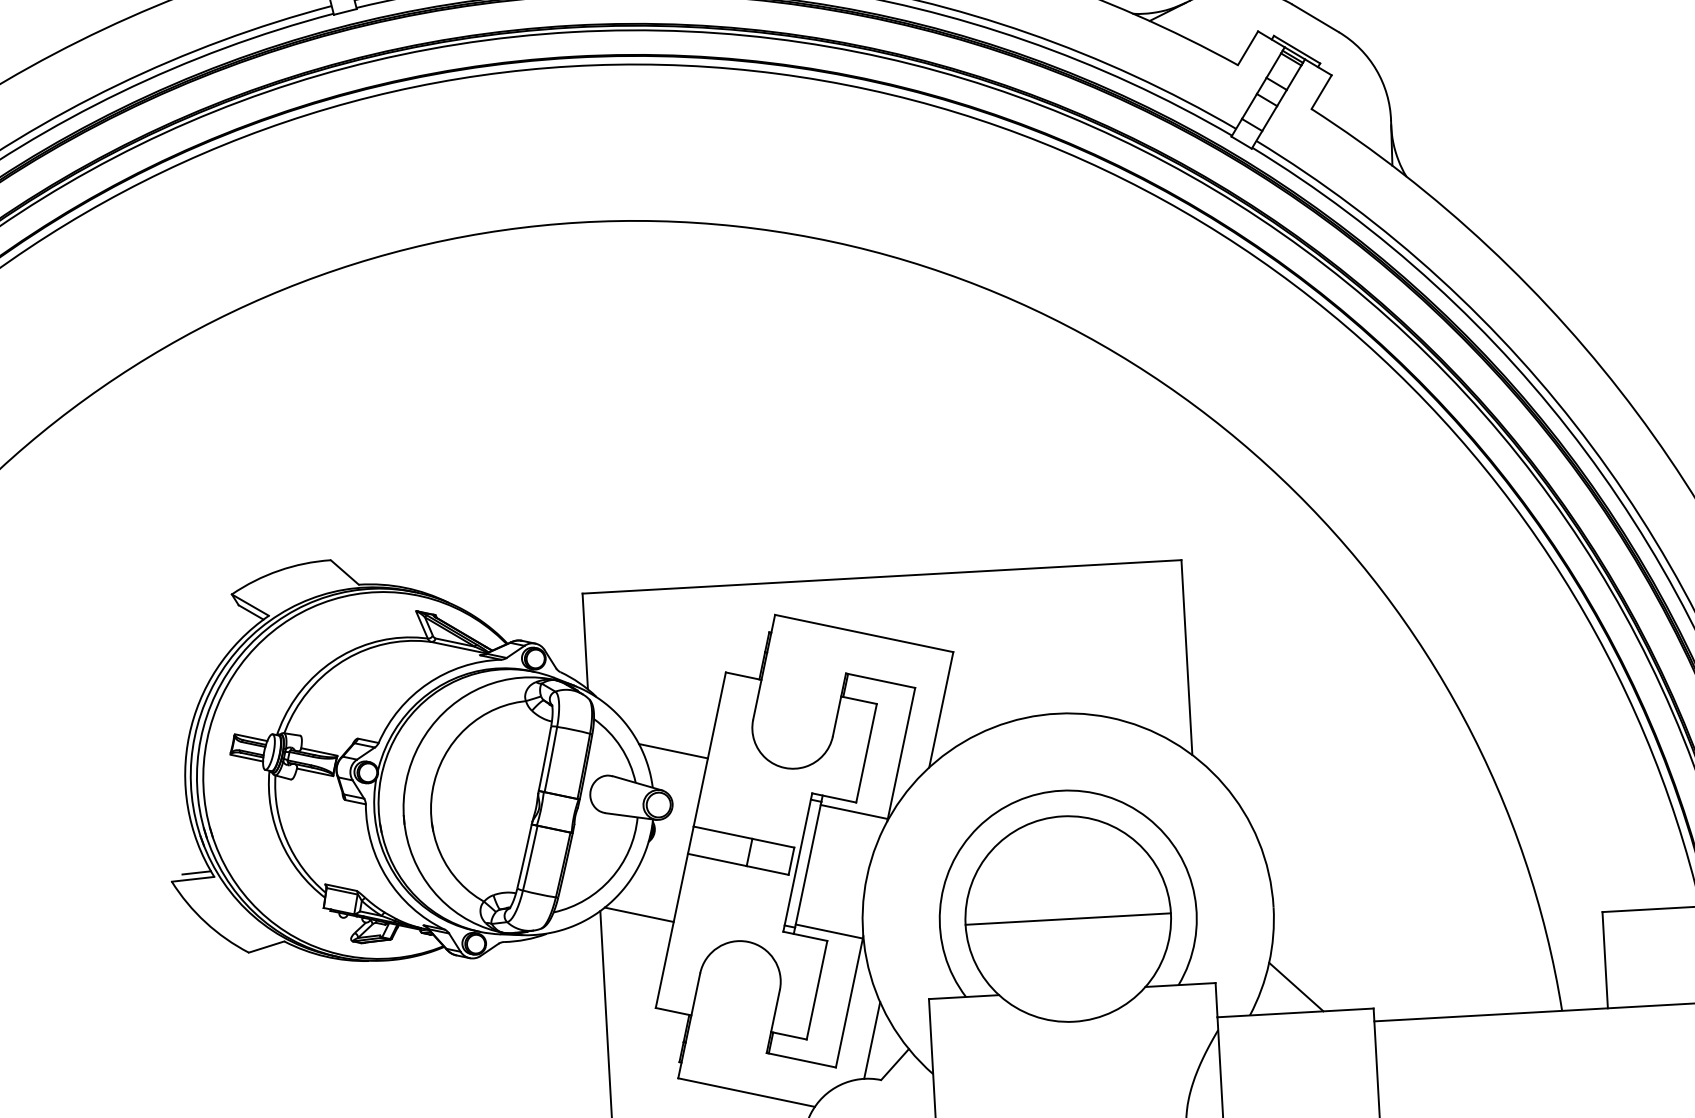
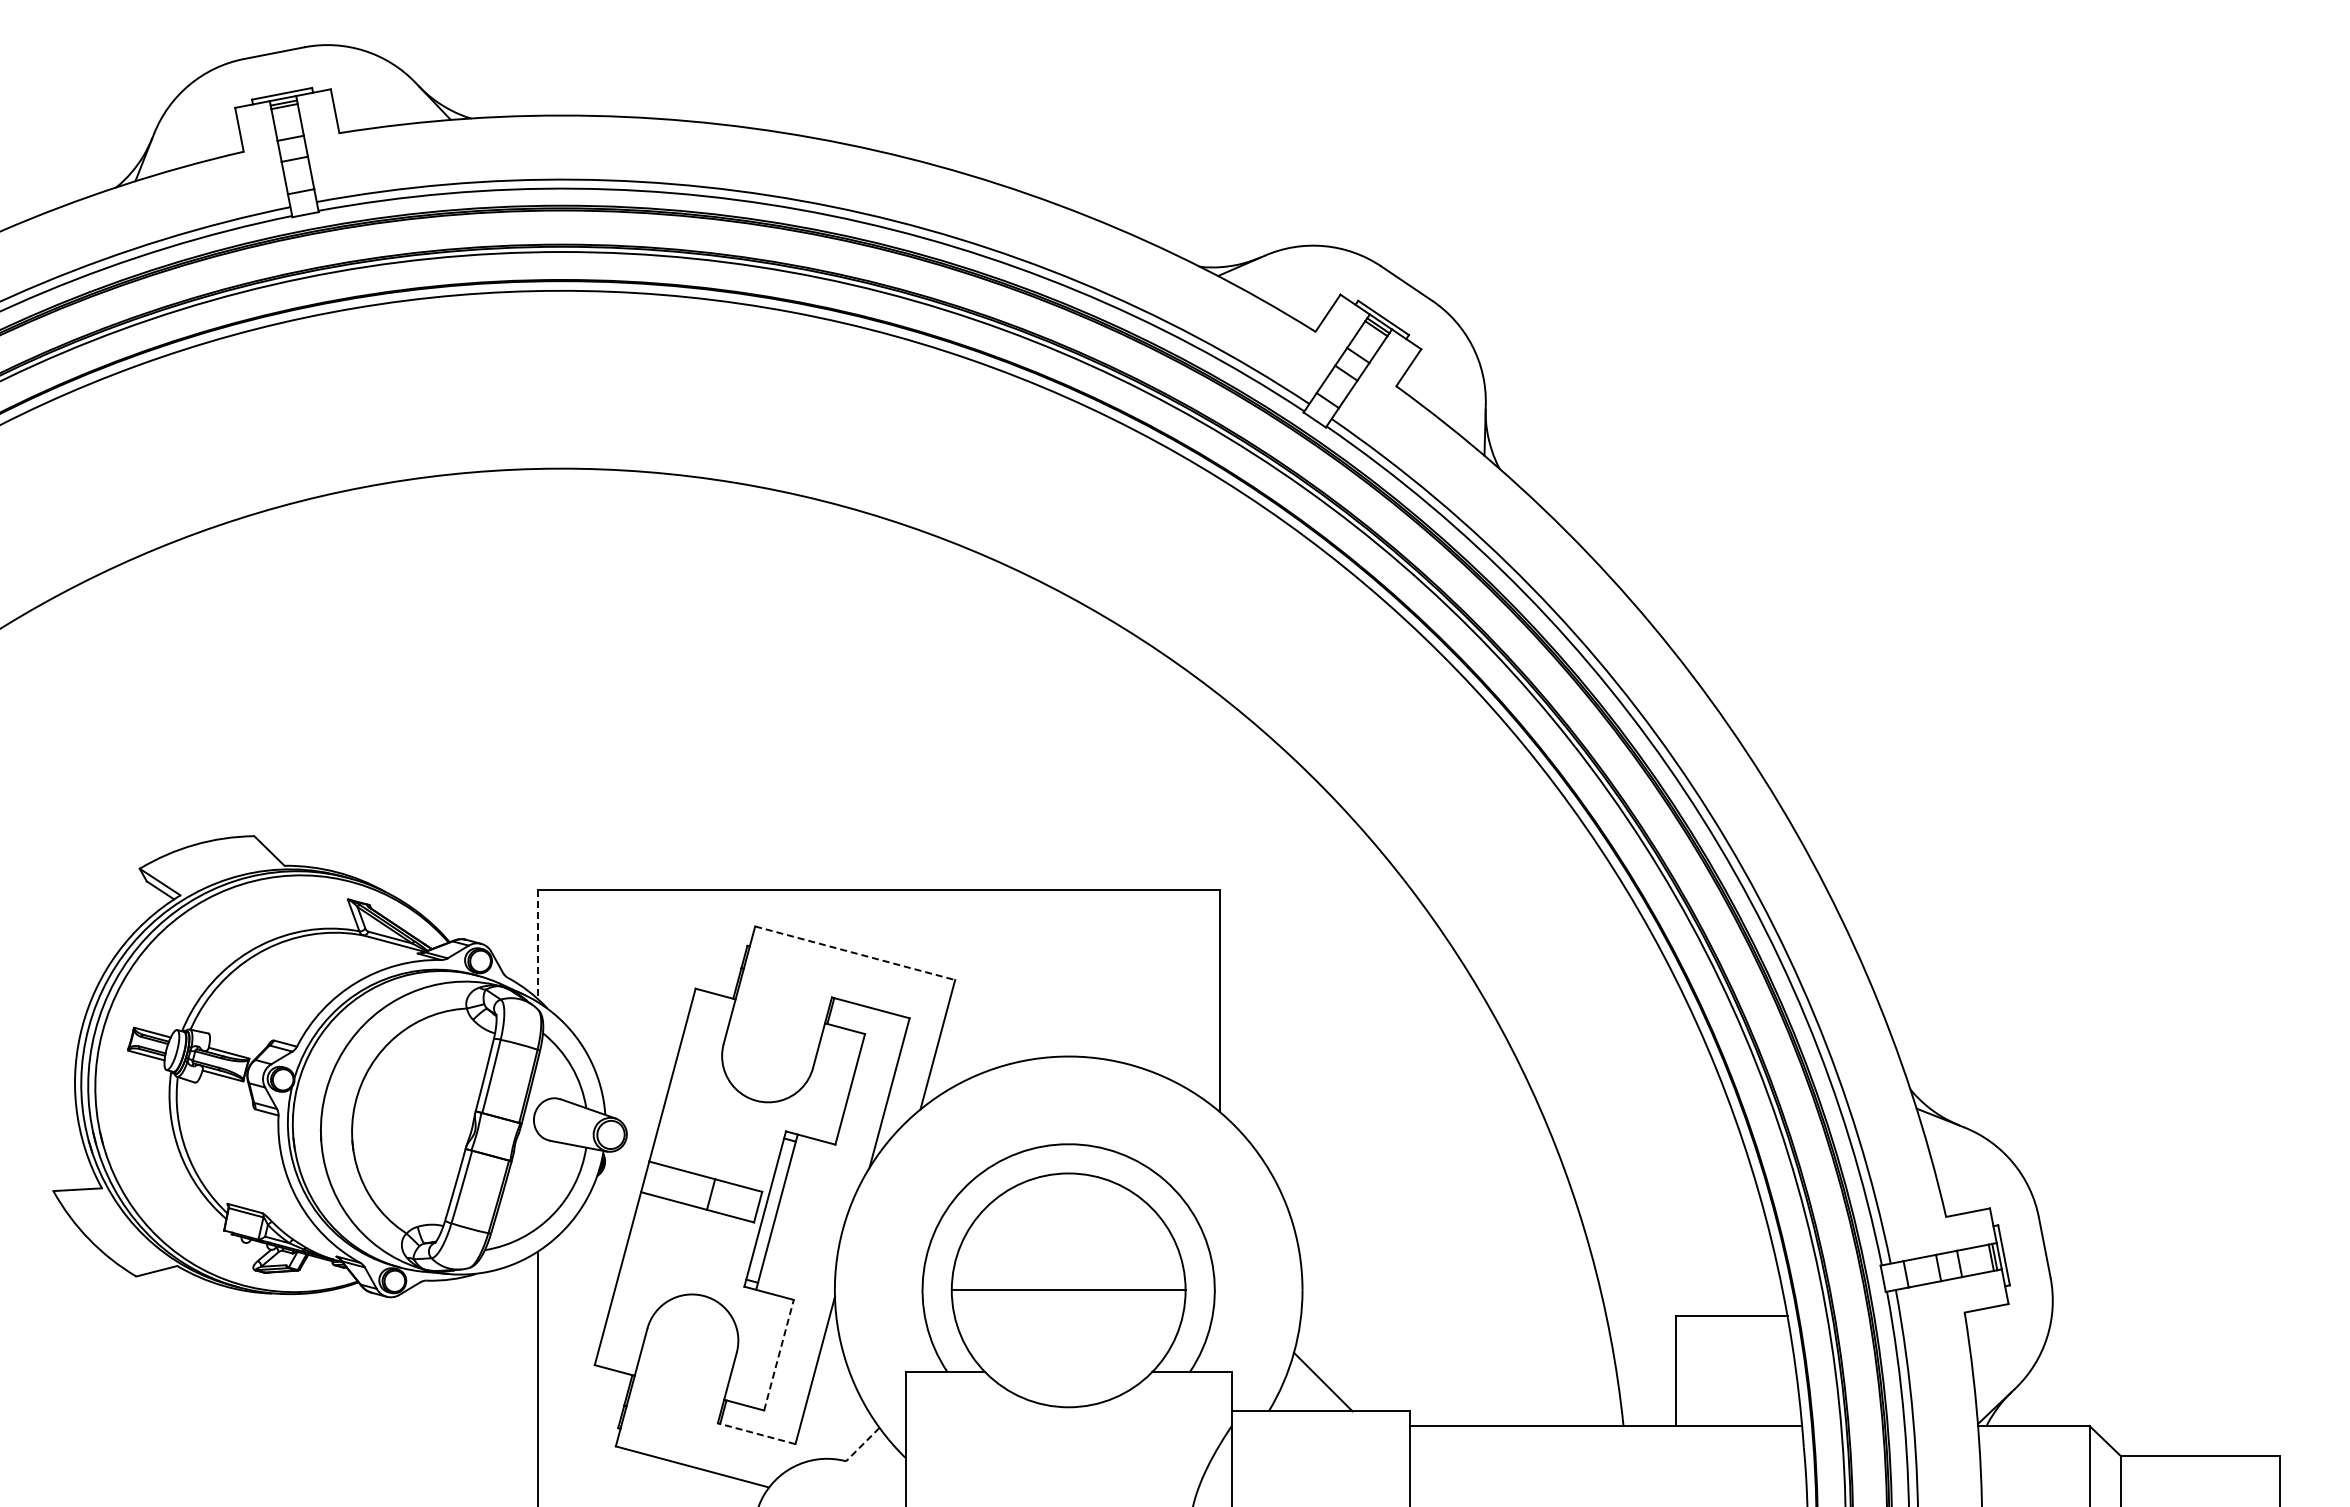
line: (864, 633) -> (855, 953), solid -> dashed
line: (584, 642) -> (537, 945), solid -> dashed
line: (672, 751) -> (630, 1074), removed
line: (854, 812) -> (832, 1155), removed
line: (196, 872) -> (81, 1182), removed
line: (638, 914) -> (581, 1257), removed
line: (829, 931) -> (796, 1289), removed
line: (817, 989) -> (779, 1354), solid -> dashed
line: (871, 1040) -> (837, 1415), removed
line: (801, 1060) -> (756, 1433), solid -> dashed
line: (894, 1064) -> (862, 1444), solid -> dashed

